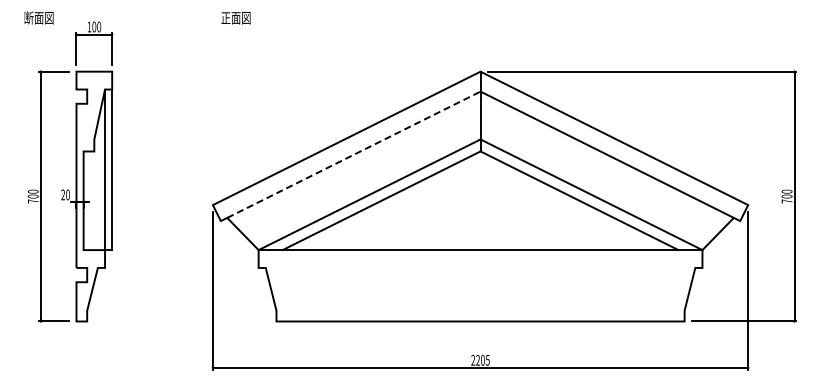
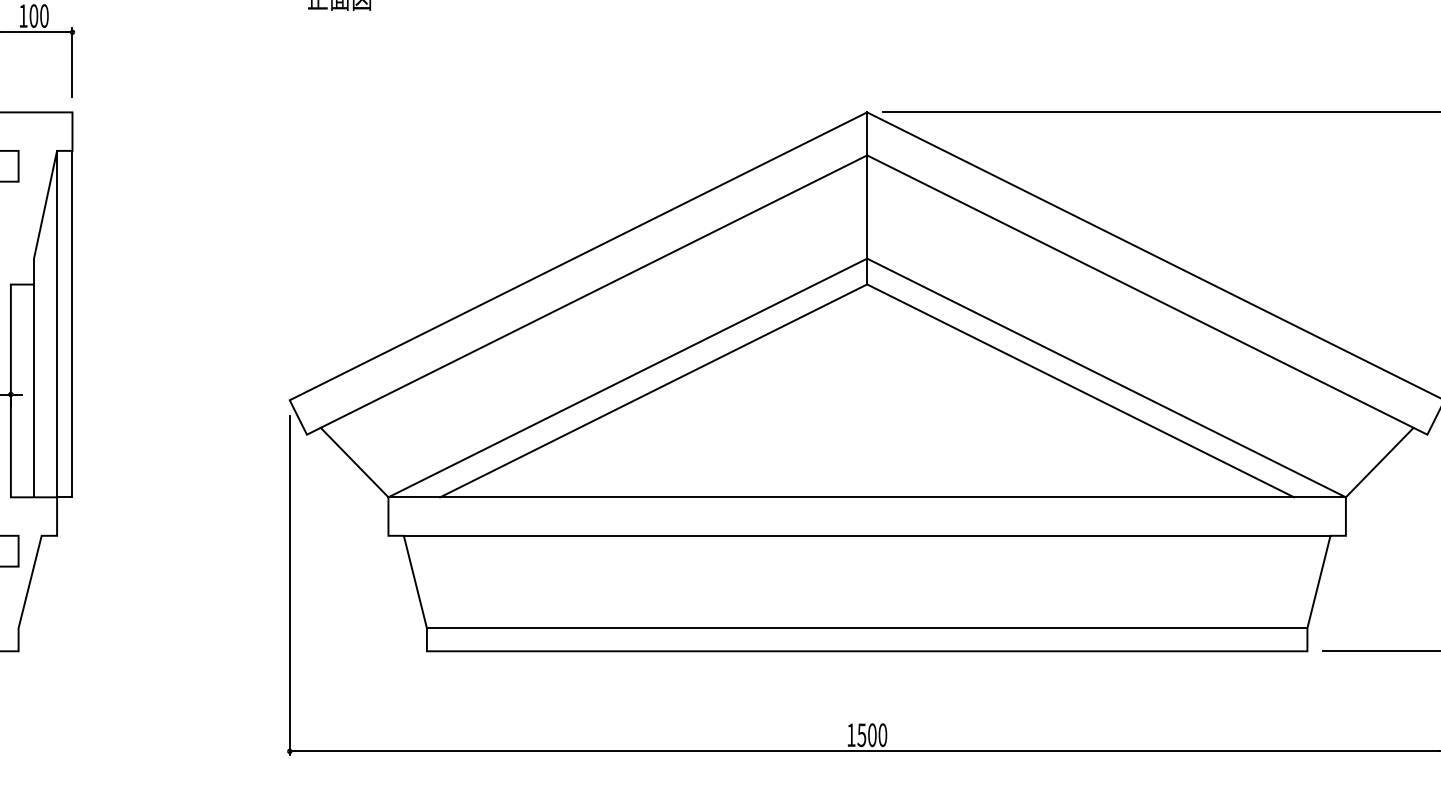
line: (353, 154) -> (593, 291), dashed -> solid
line: (94, 200) -> (34, 390), added
line: (480, 267) -> (867, 534), added
line: (480, 310) -> (867, 627), added
text: (480, 360) -> (867, 735), 2205 -> 1500

